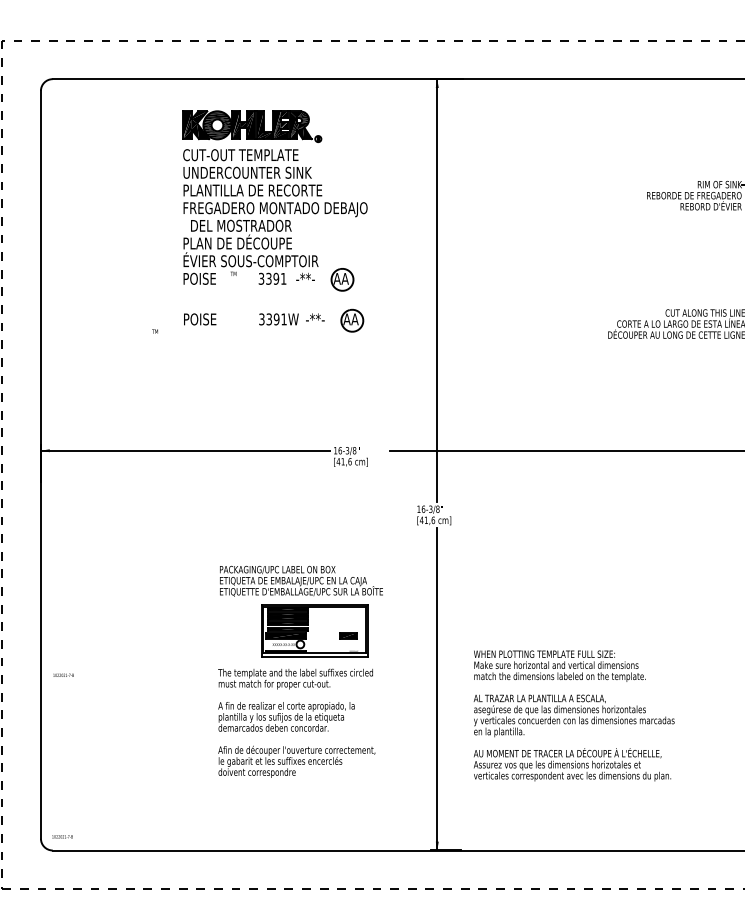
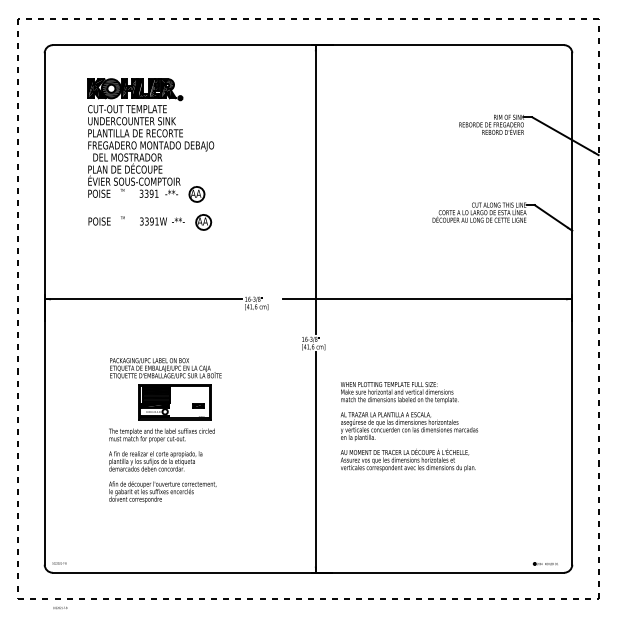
part: (274, 221) -> (150, 154), moved
part: (300, 671) -> (165, 430), moved
text: (64, 674) -> (60, 607), moved
text: (574, 715) -> (409, 426), moved

